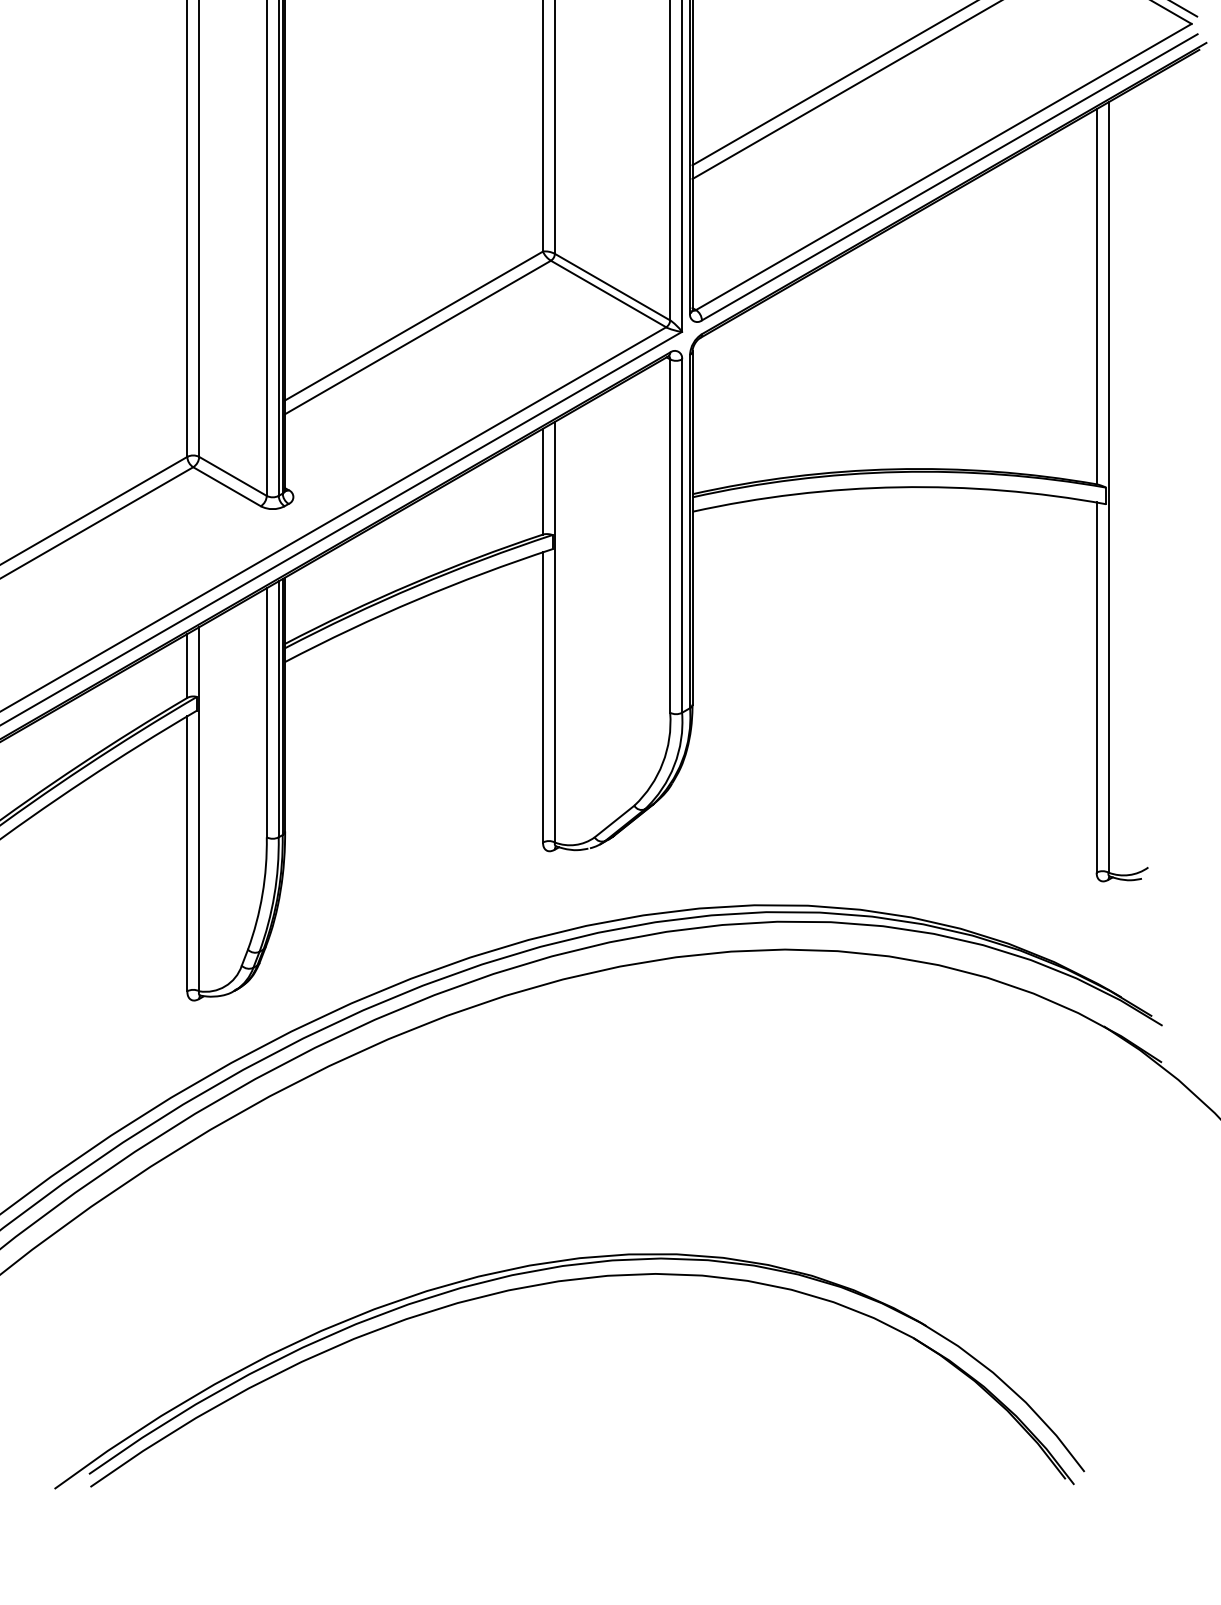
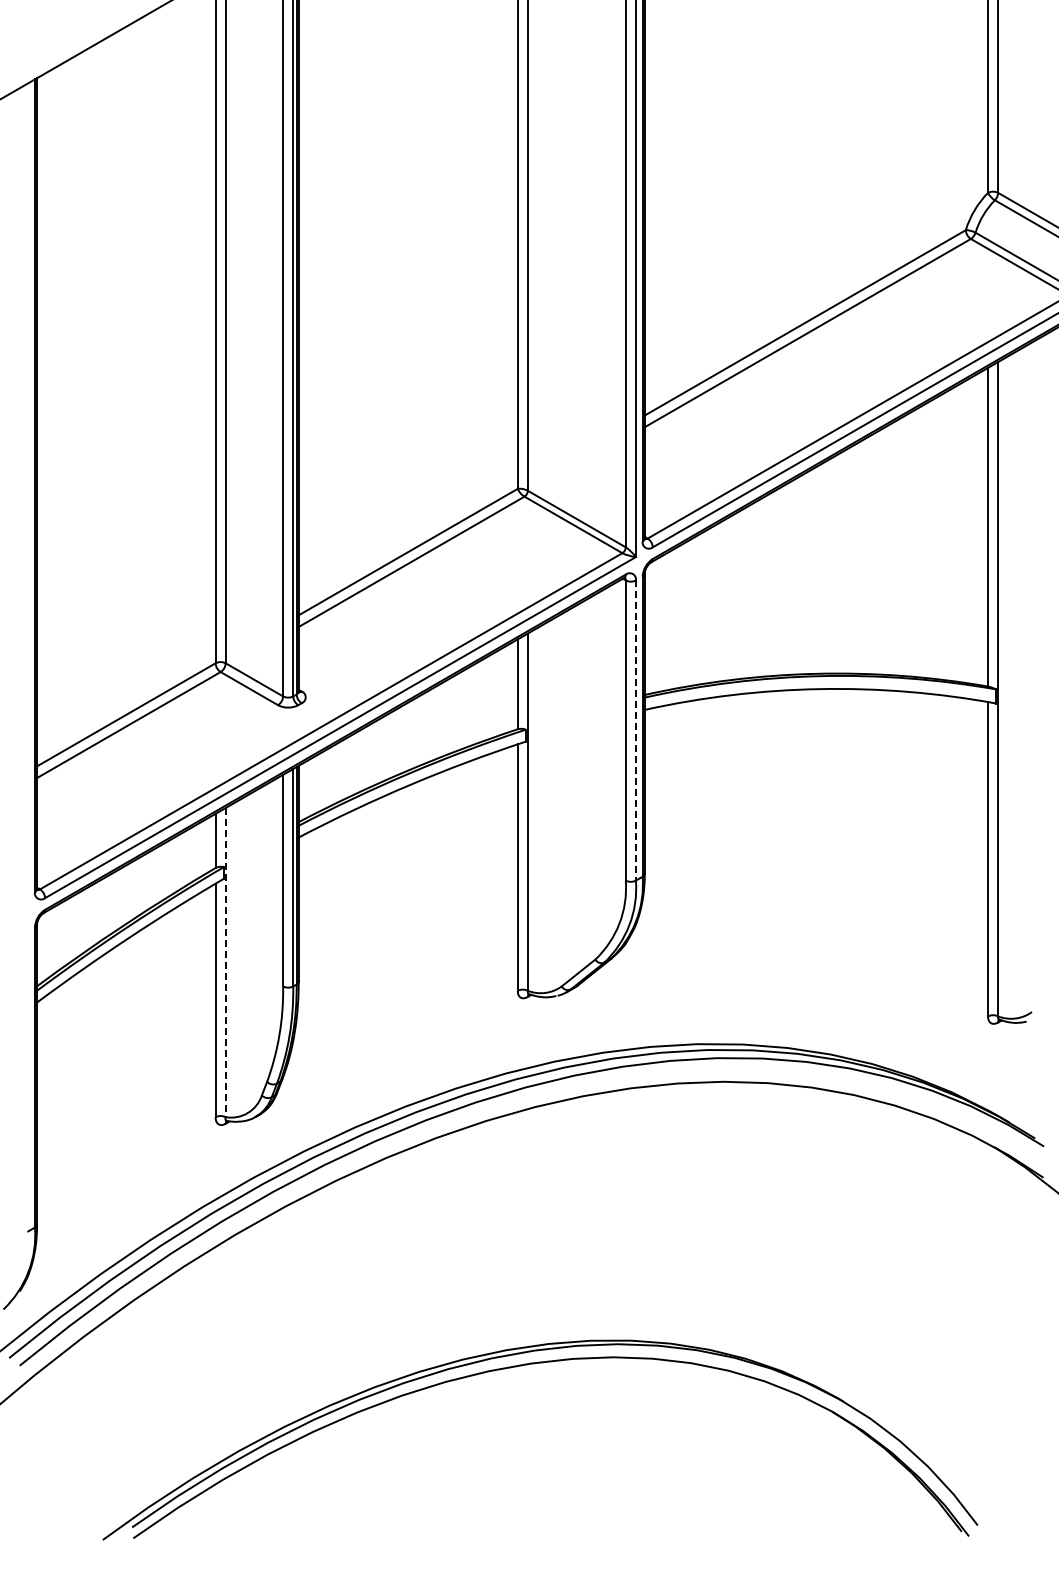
line: (681, 537) -> (635, 731), solid -> dashed
line: (198, 809) -> (225, 962), solid -> dashed

